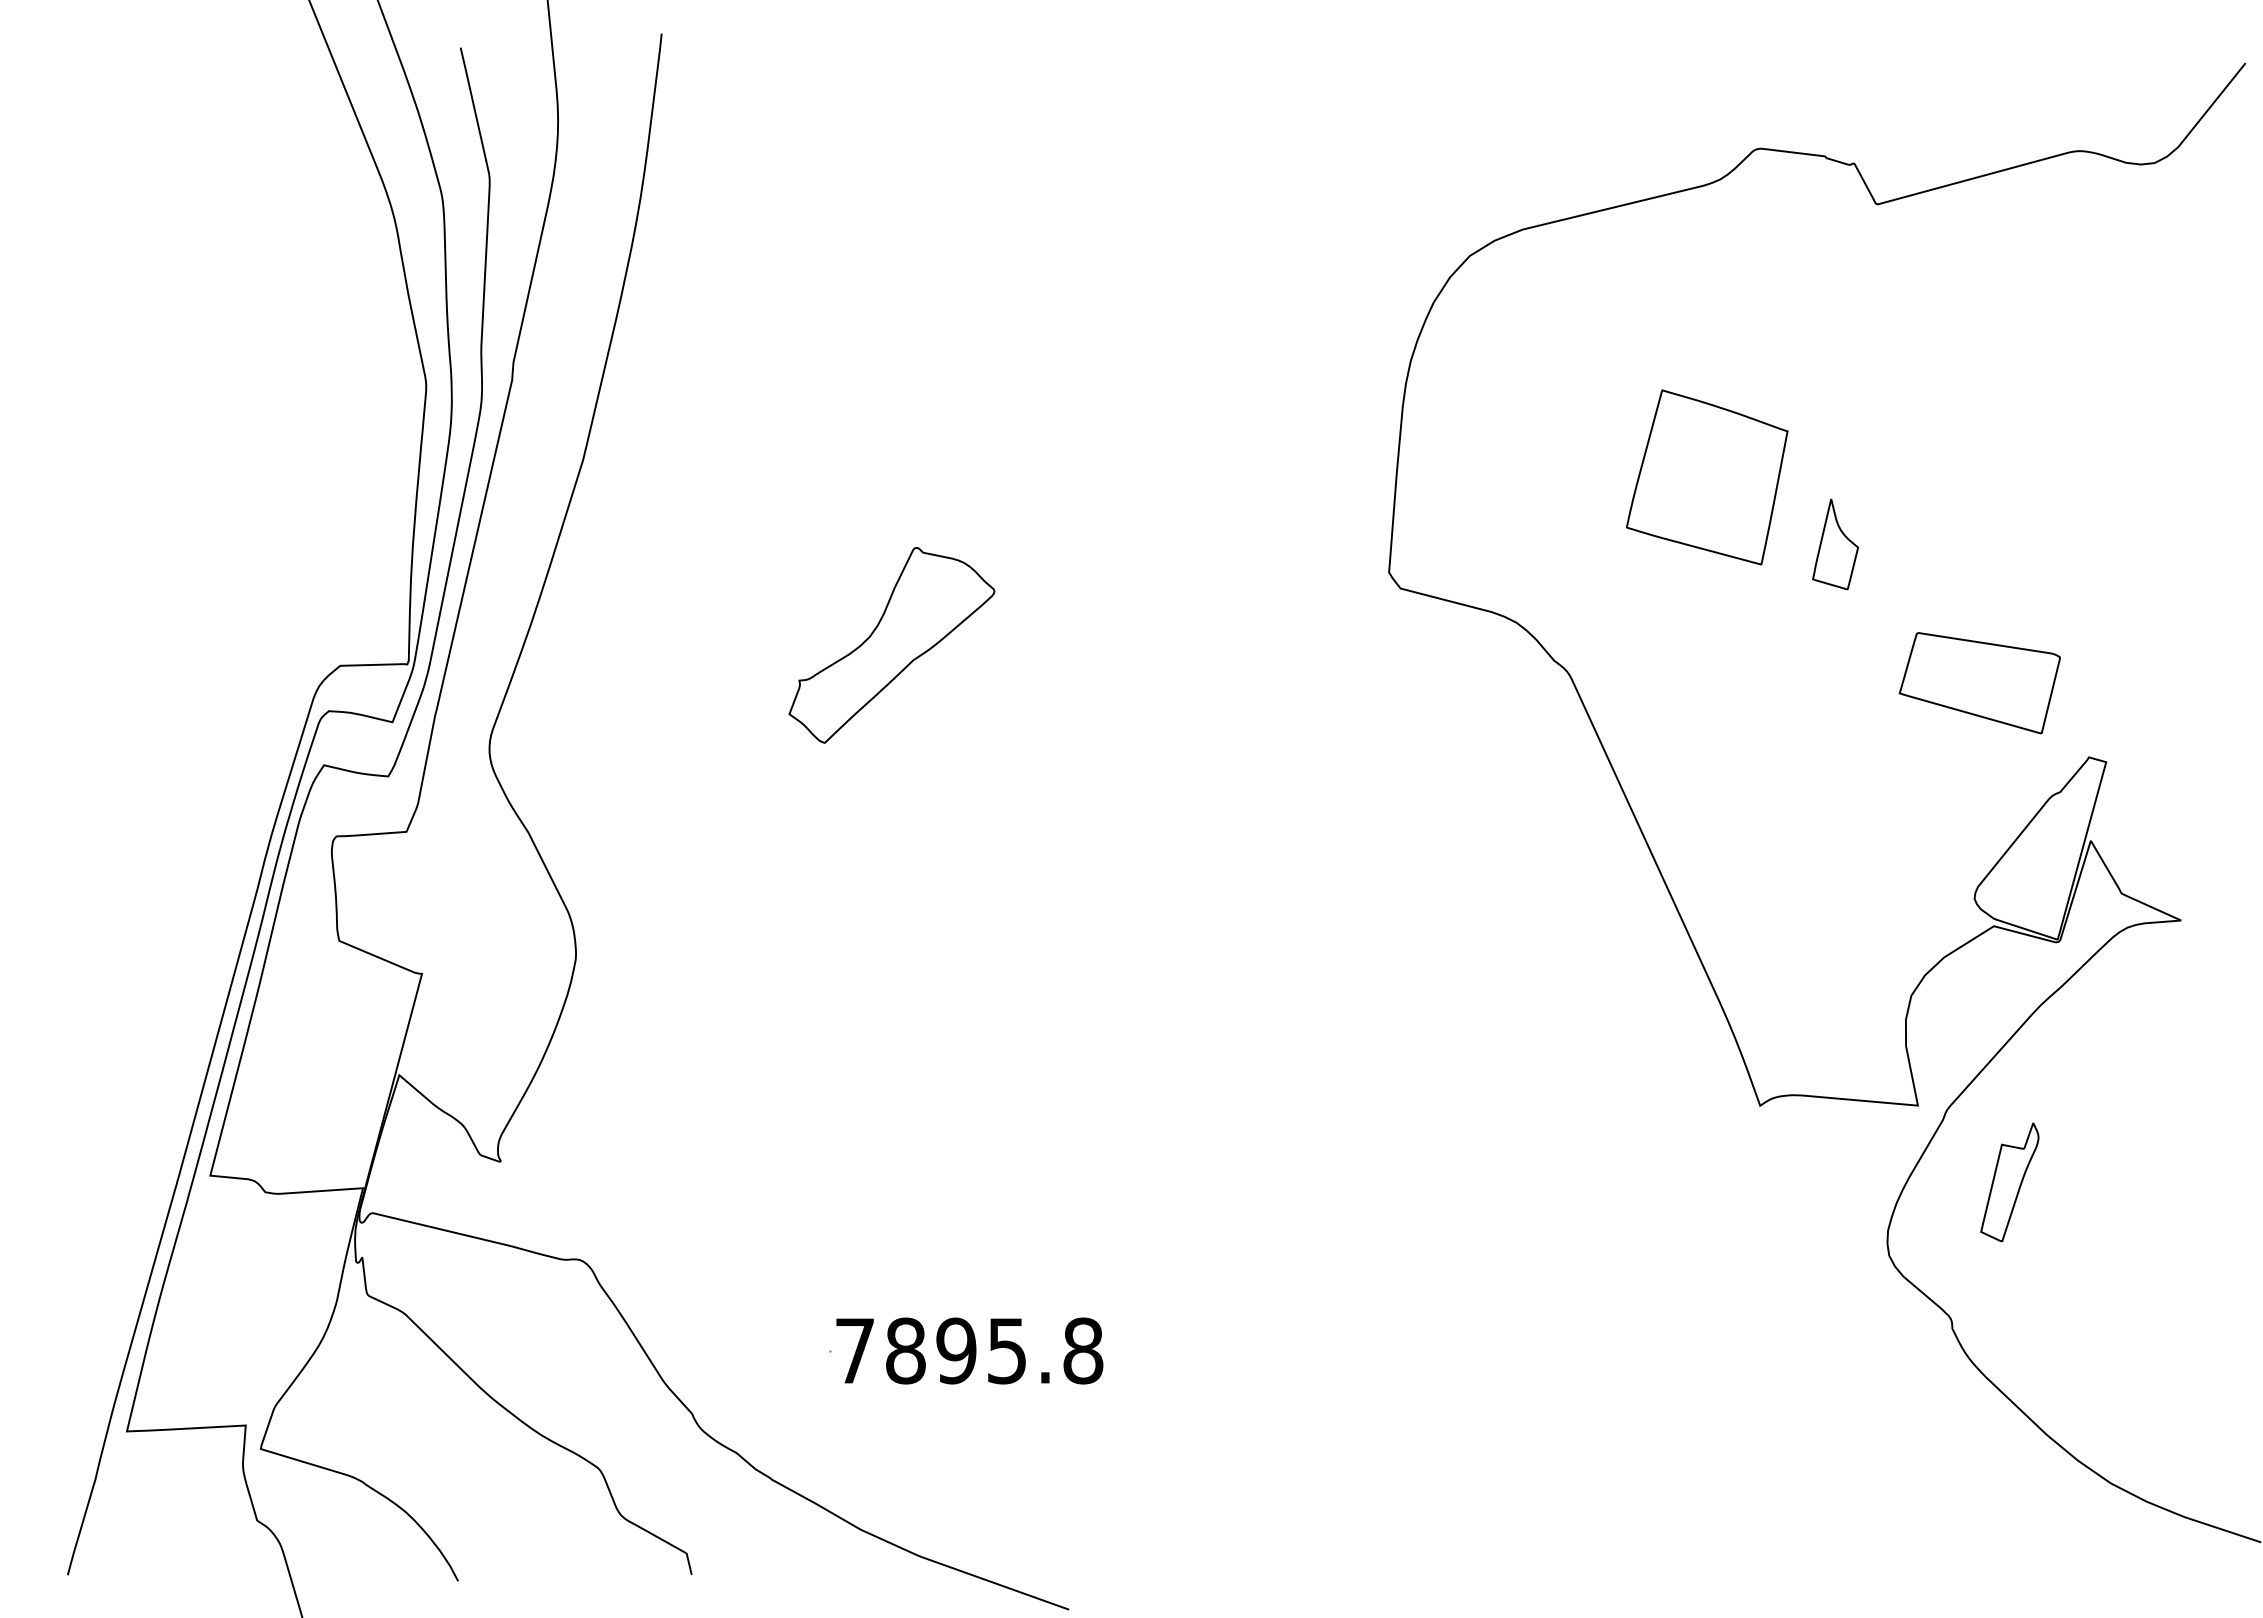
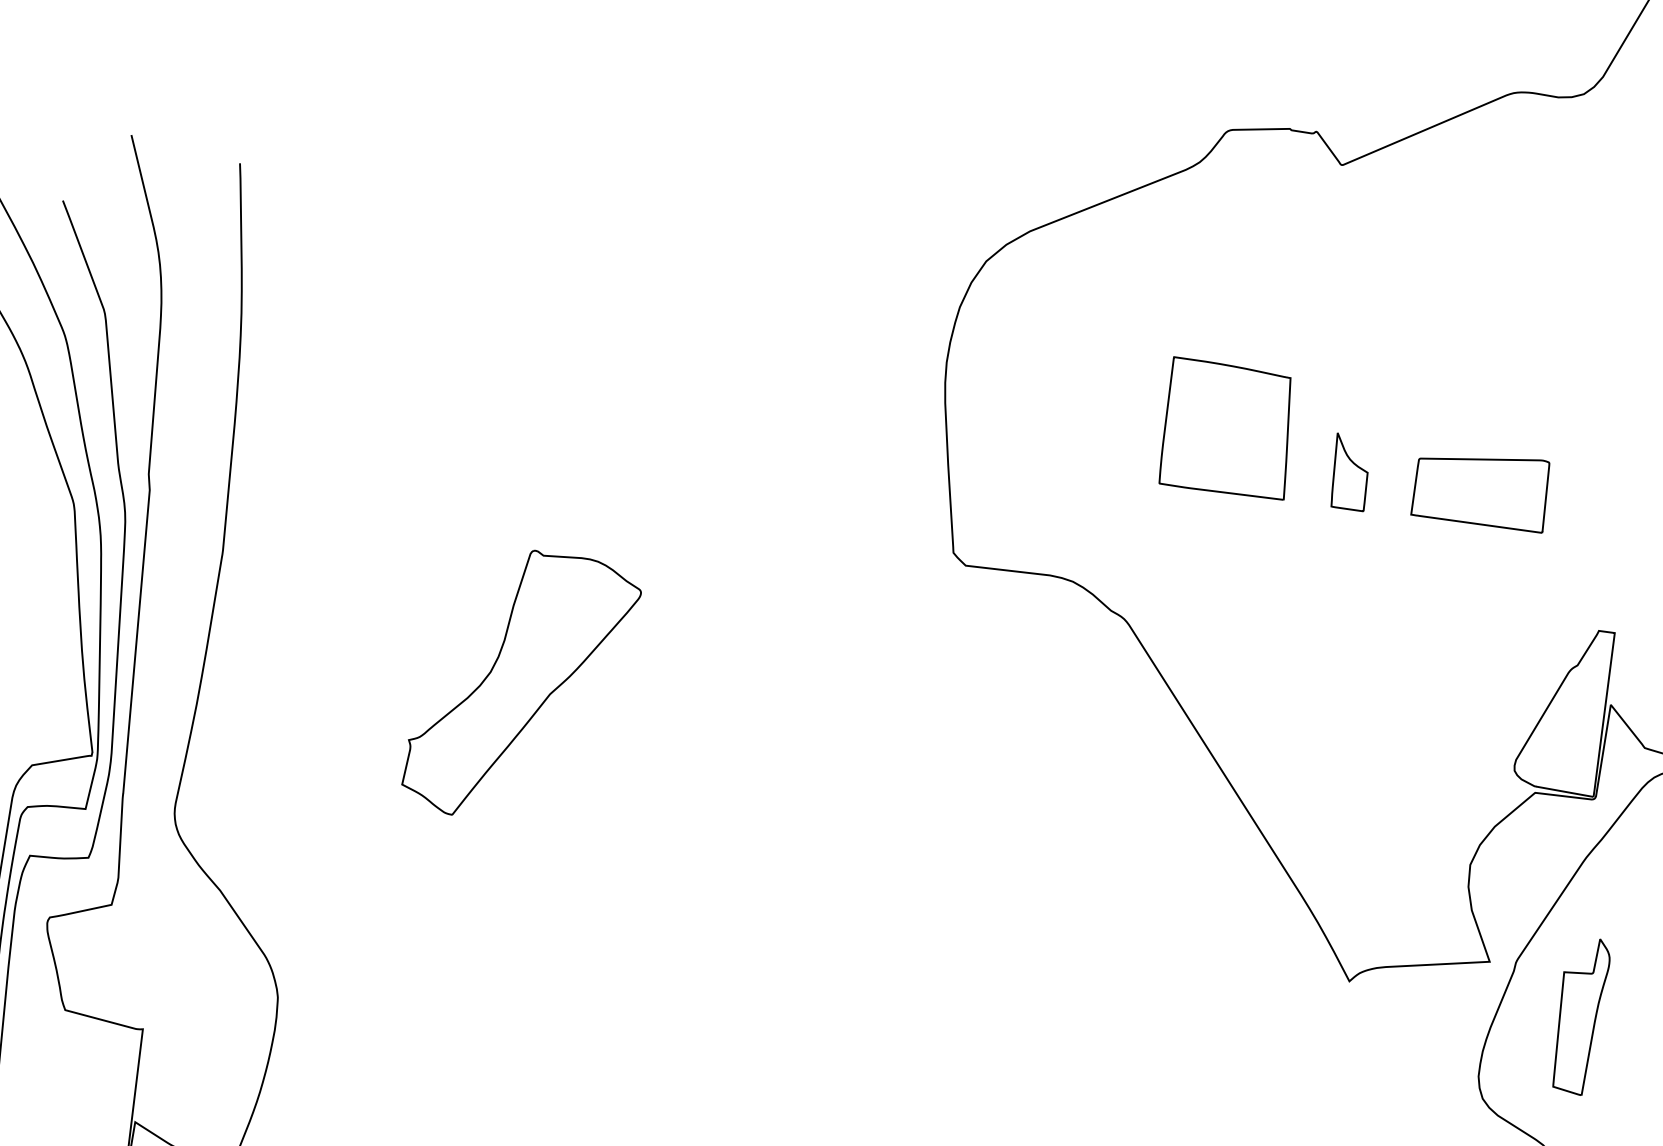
part: (891, 645) -> (519, 679), size x1.43
part: (1979, 683) -> (1480, 495), moved
part: (2009, 1182) -> (1580, 1018), size x1.43

